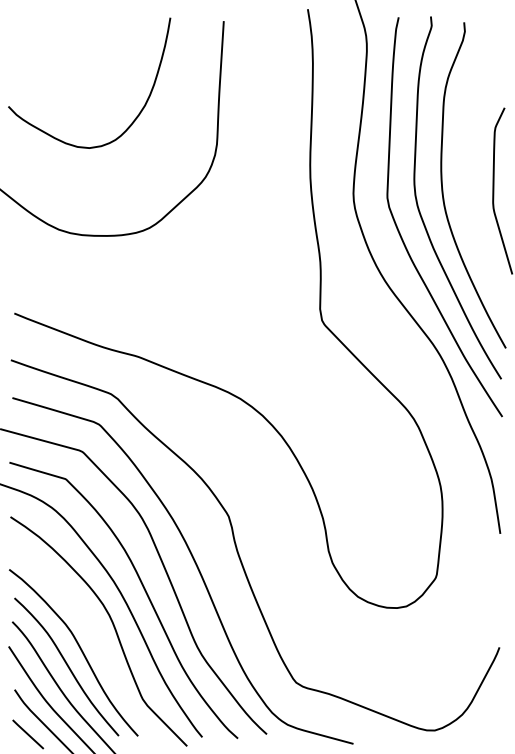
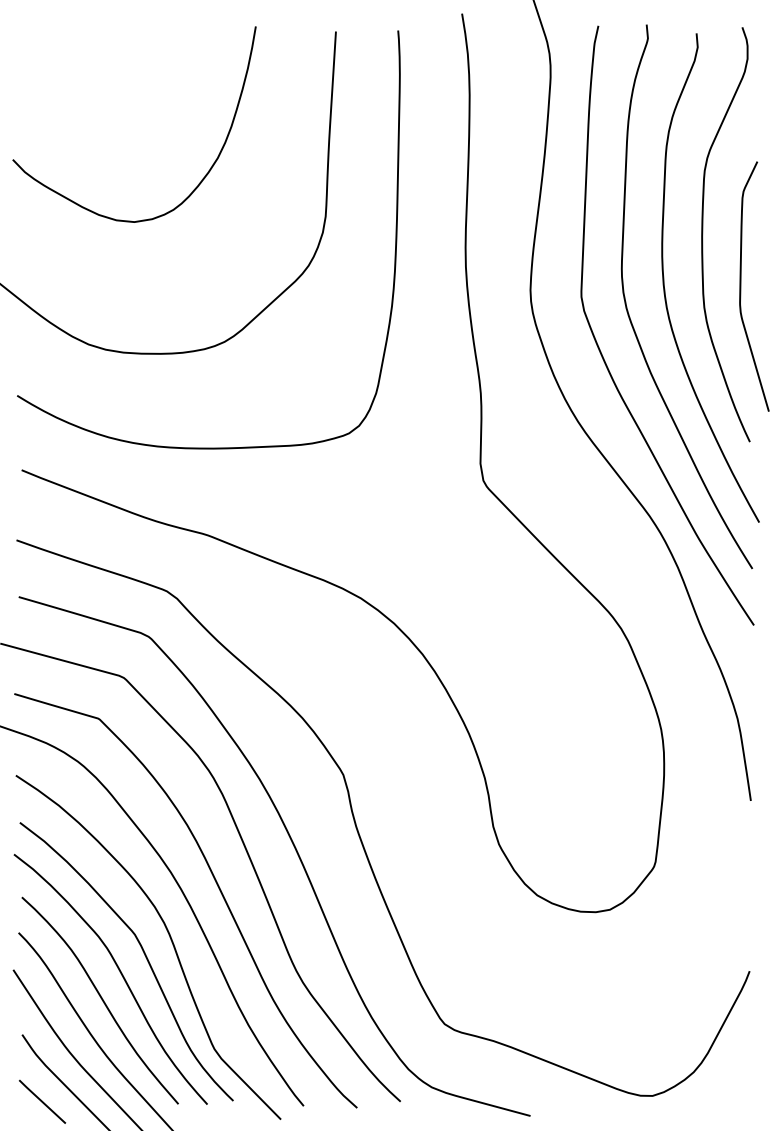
curve: (468, 156) -> (703, 234), added
curve: (262, 165) -> (394, 248), added
curve: (95, 636) -> (143, 954), added

